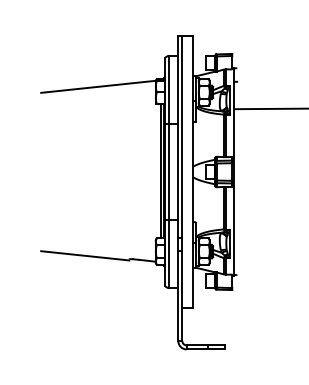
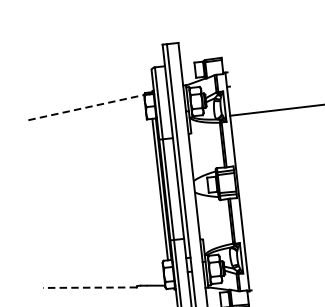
line: (100, 86) -> (86, 107), solid -> dashed
line: (84, 255) -> (89, 287), solid -> dashed

